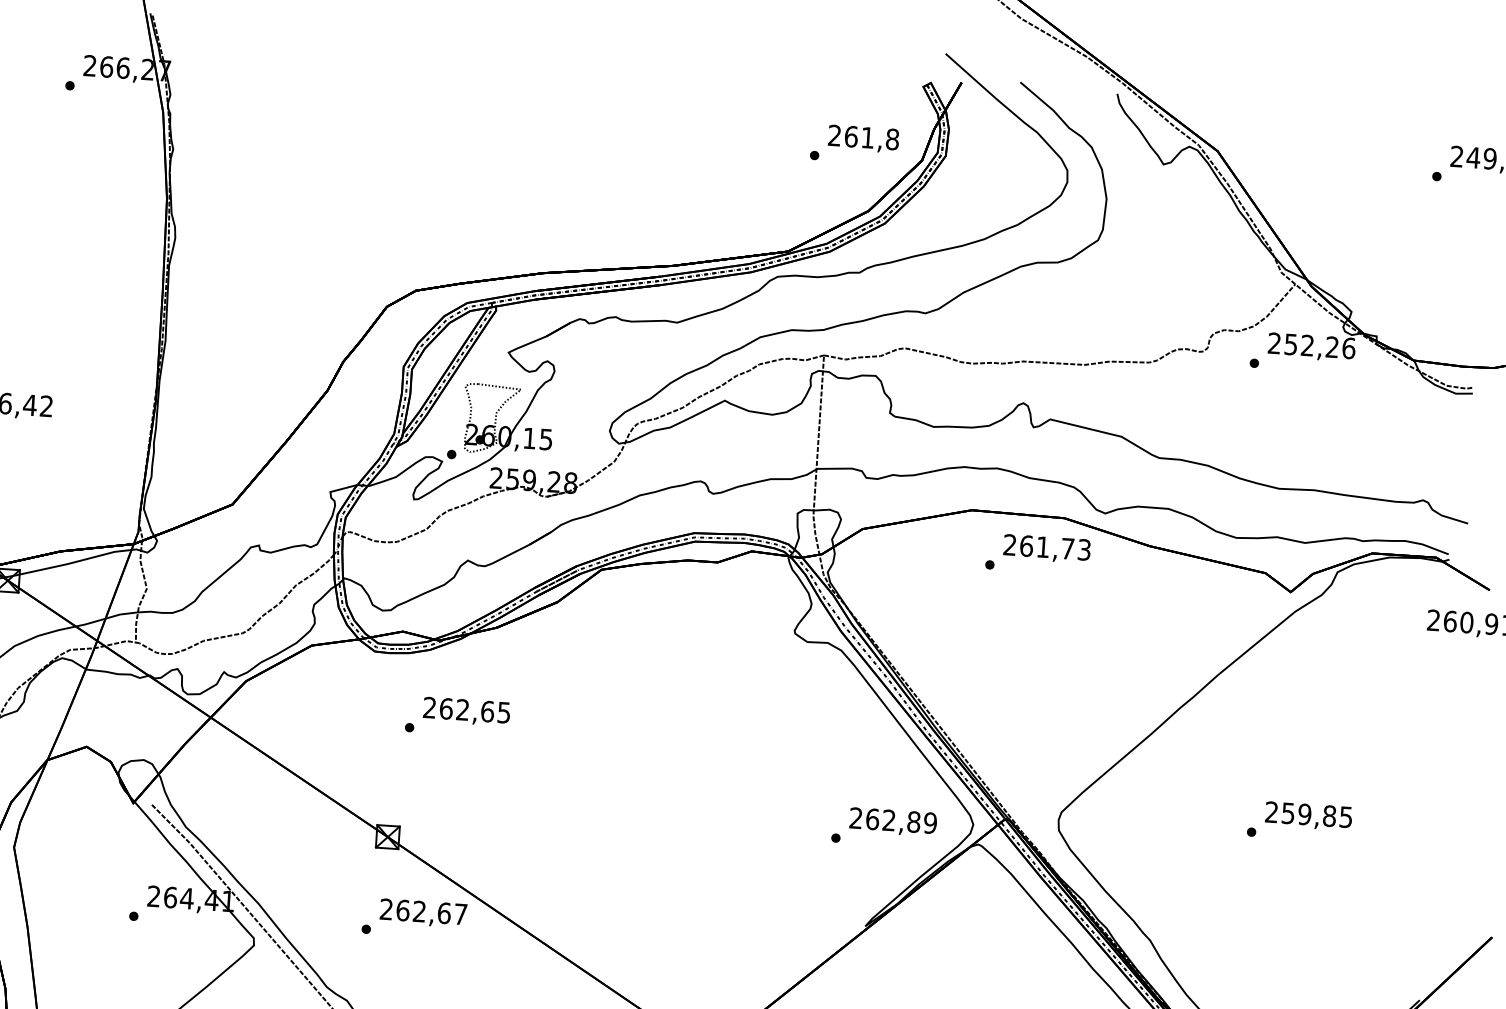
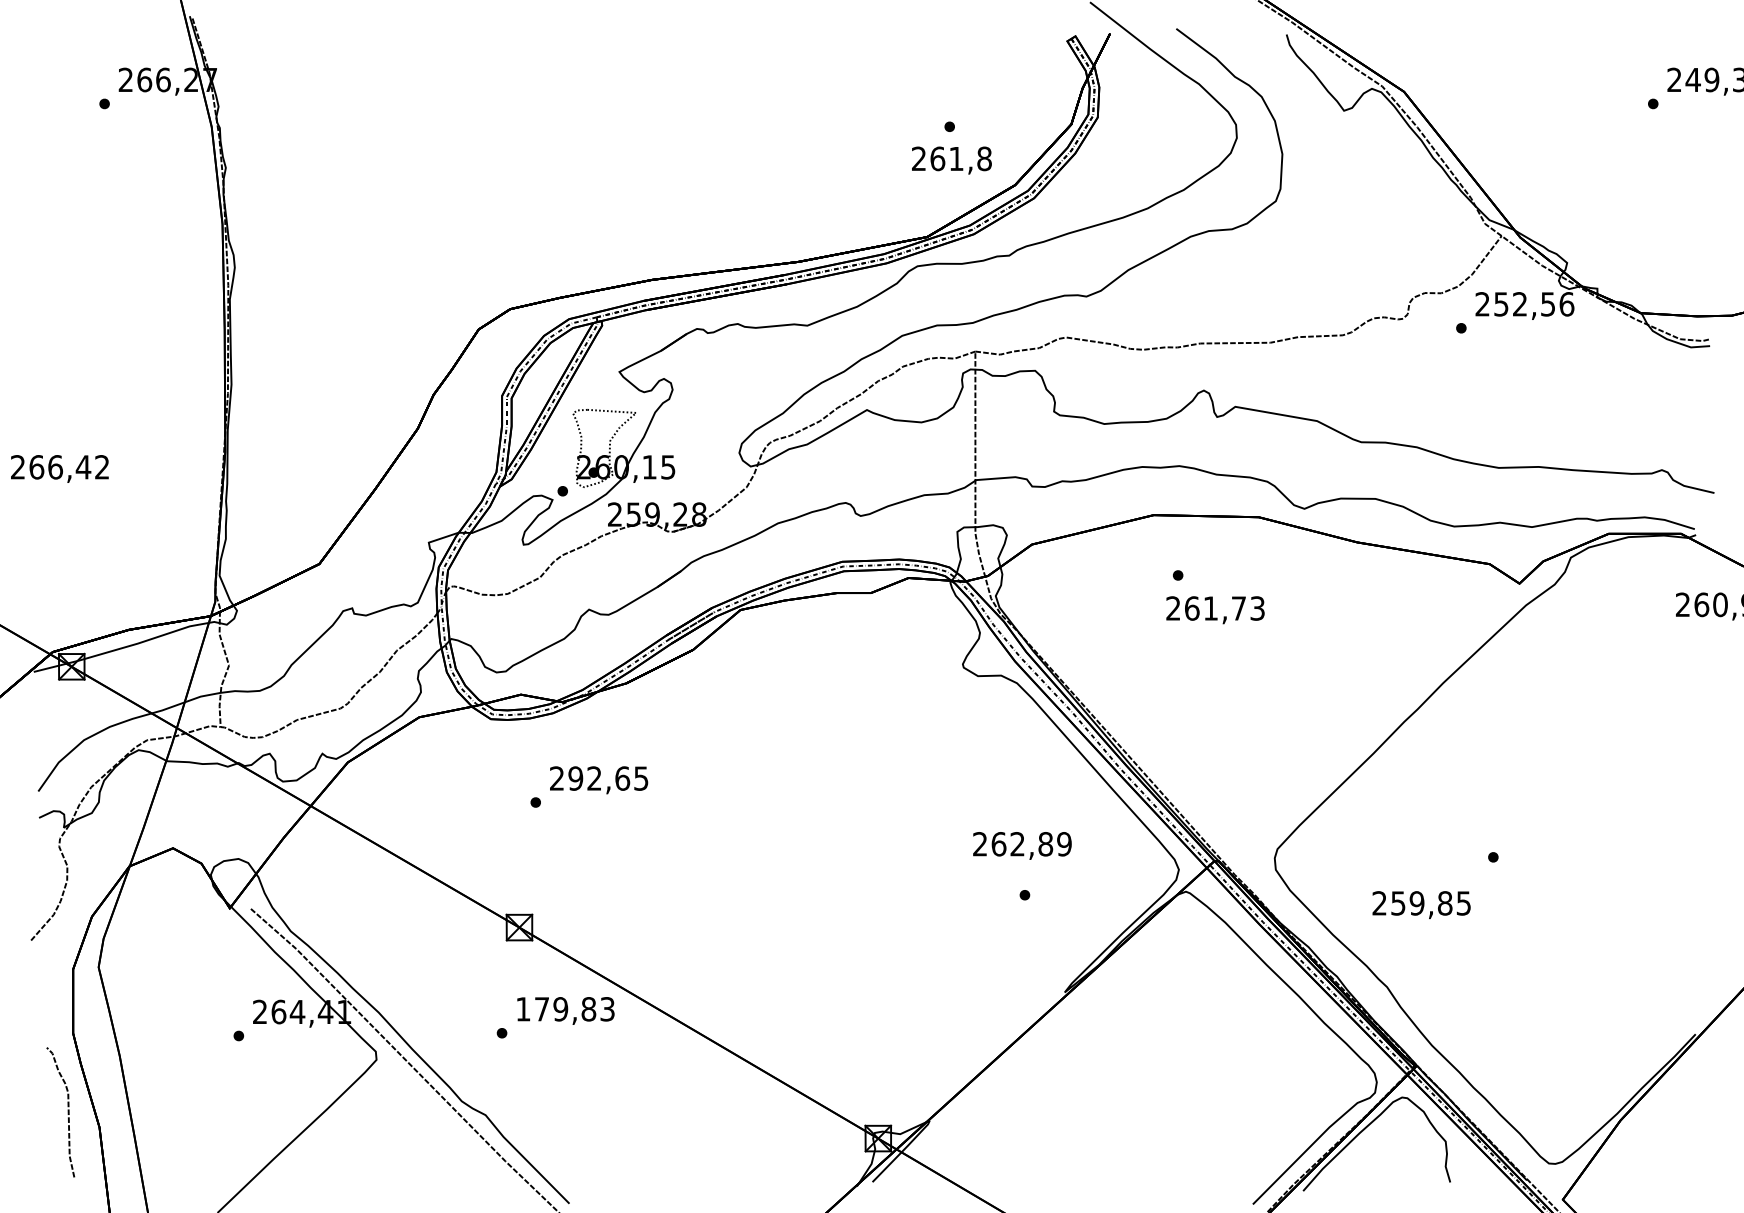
text: (863, 138) -> (951, 160), moved
text: (1331, 347) -> (1547, 304), 252,26 -> 252,56
text: (1047, 549) -> (1215, 610), moved
text: (446, 708) -> (575, 778), 262,65 -> 292,65
text: (1308, 816) -> (1421, 905), moved
text: (893, 821) -> (1022, 845), moved
text: (423, 912) -> (565, 1009), 262,67 -> 179,83

